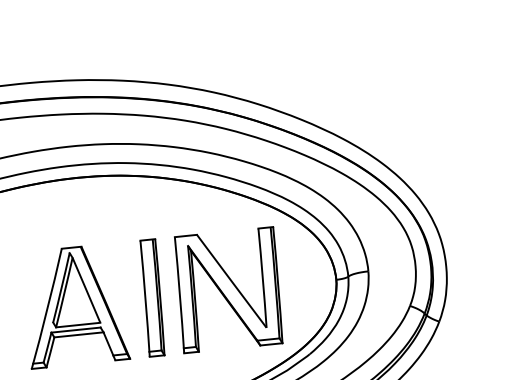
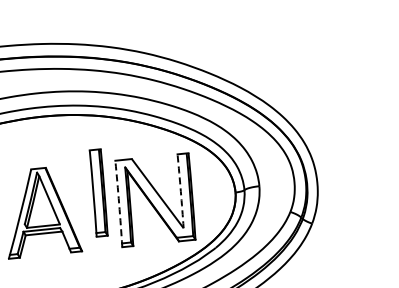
arc: (262, 278) -> (180, 191), solid -> dashed
arc: (180, 294) -> (119, 203), solid -> dashed
part: (152, 297) -> (98, 192), moved

